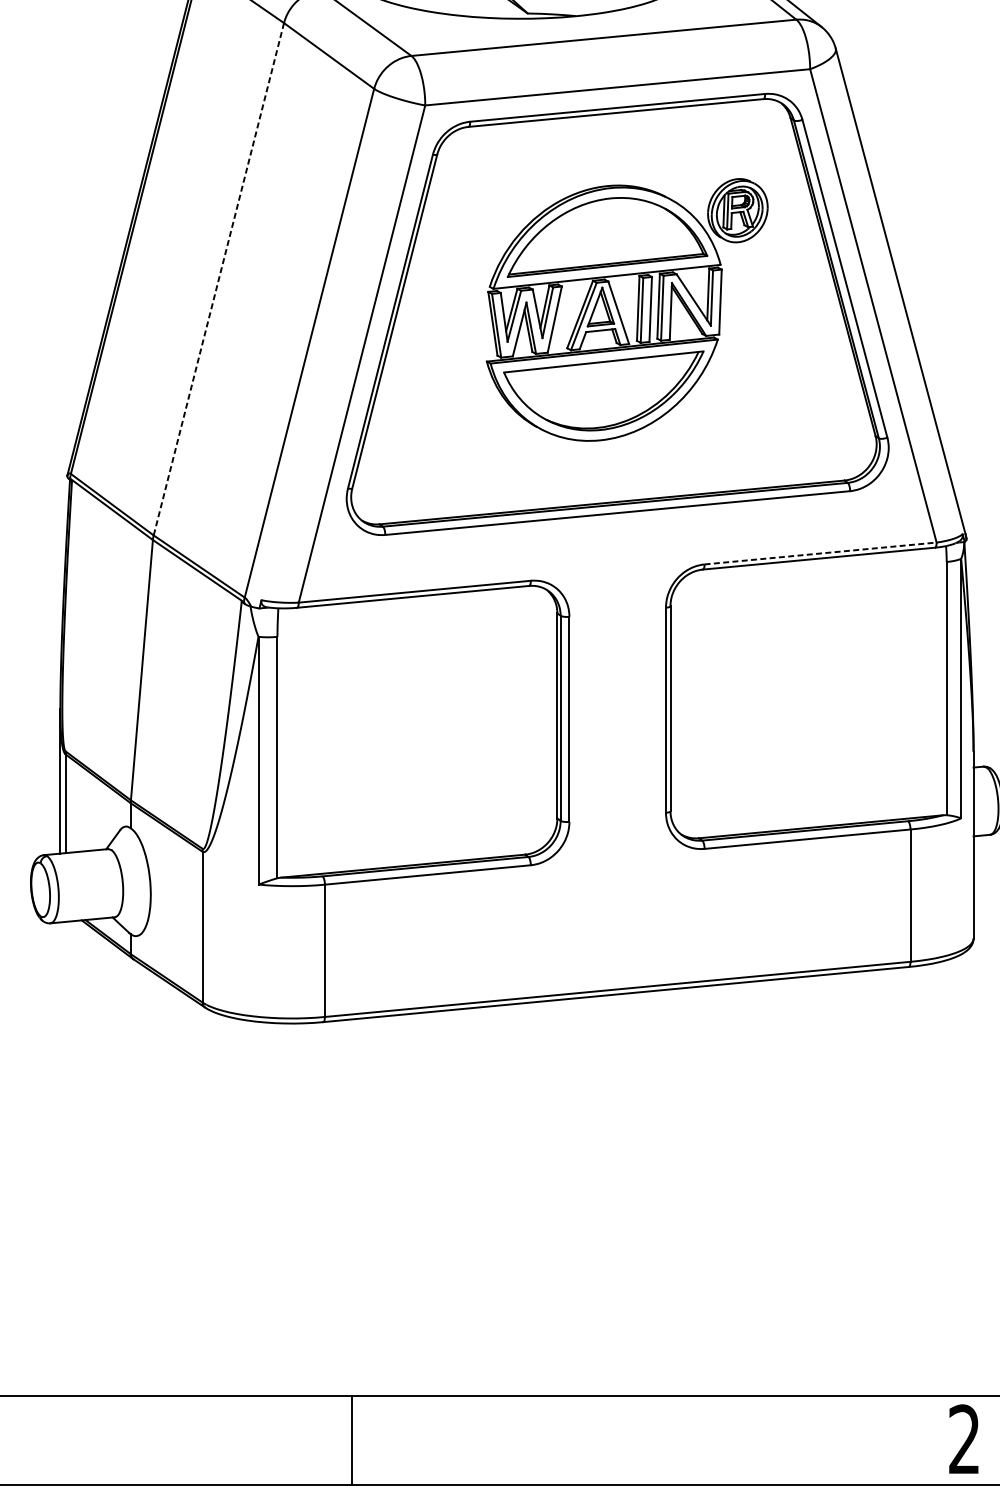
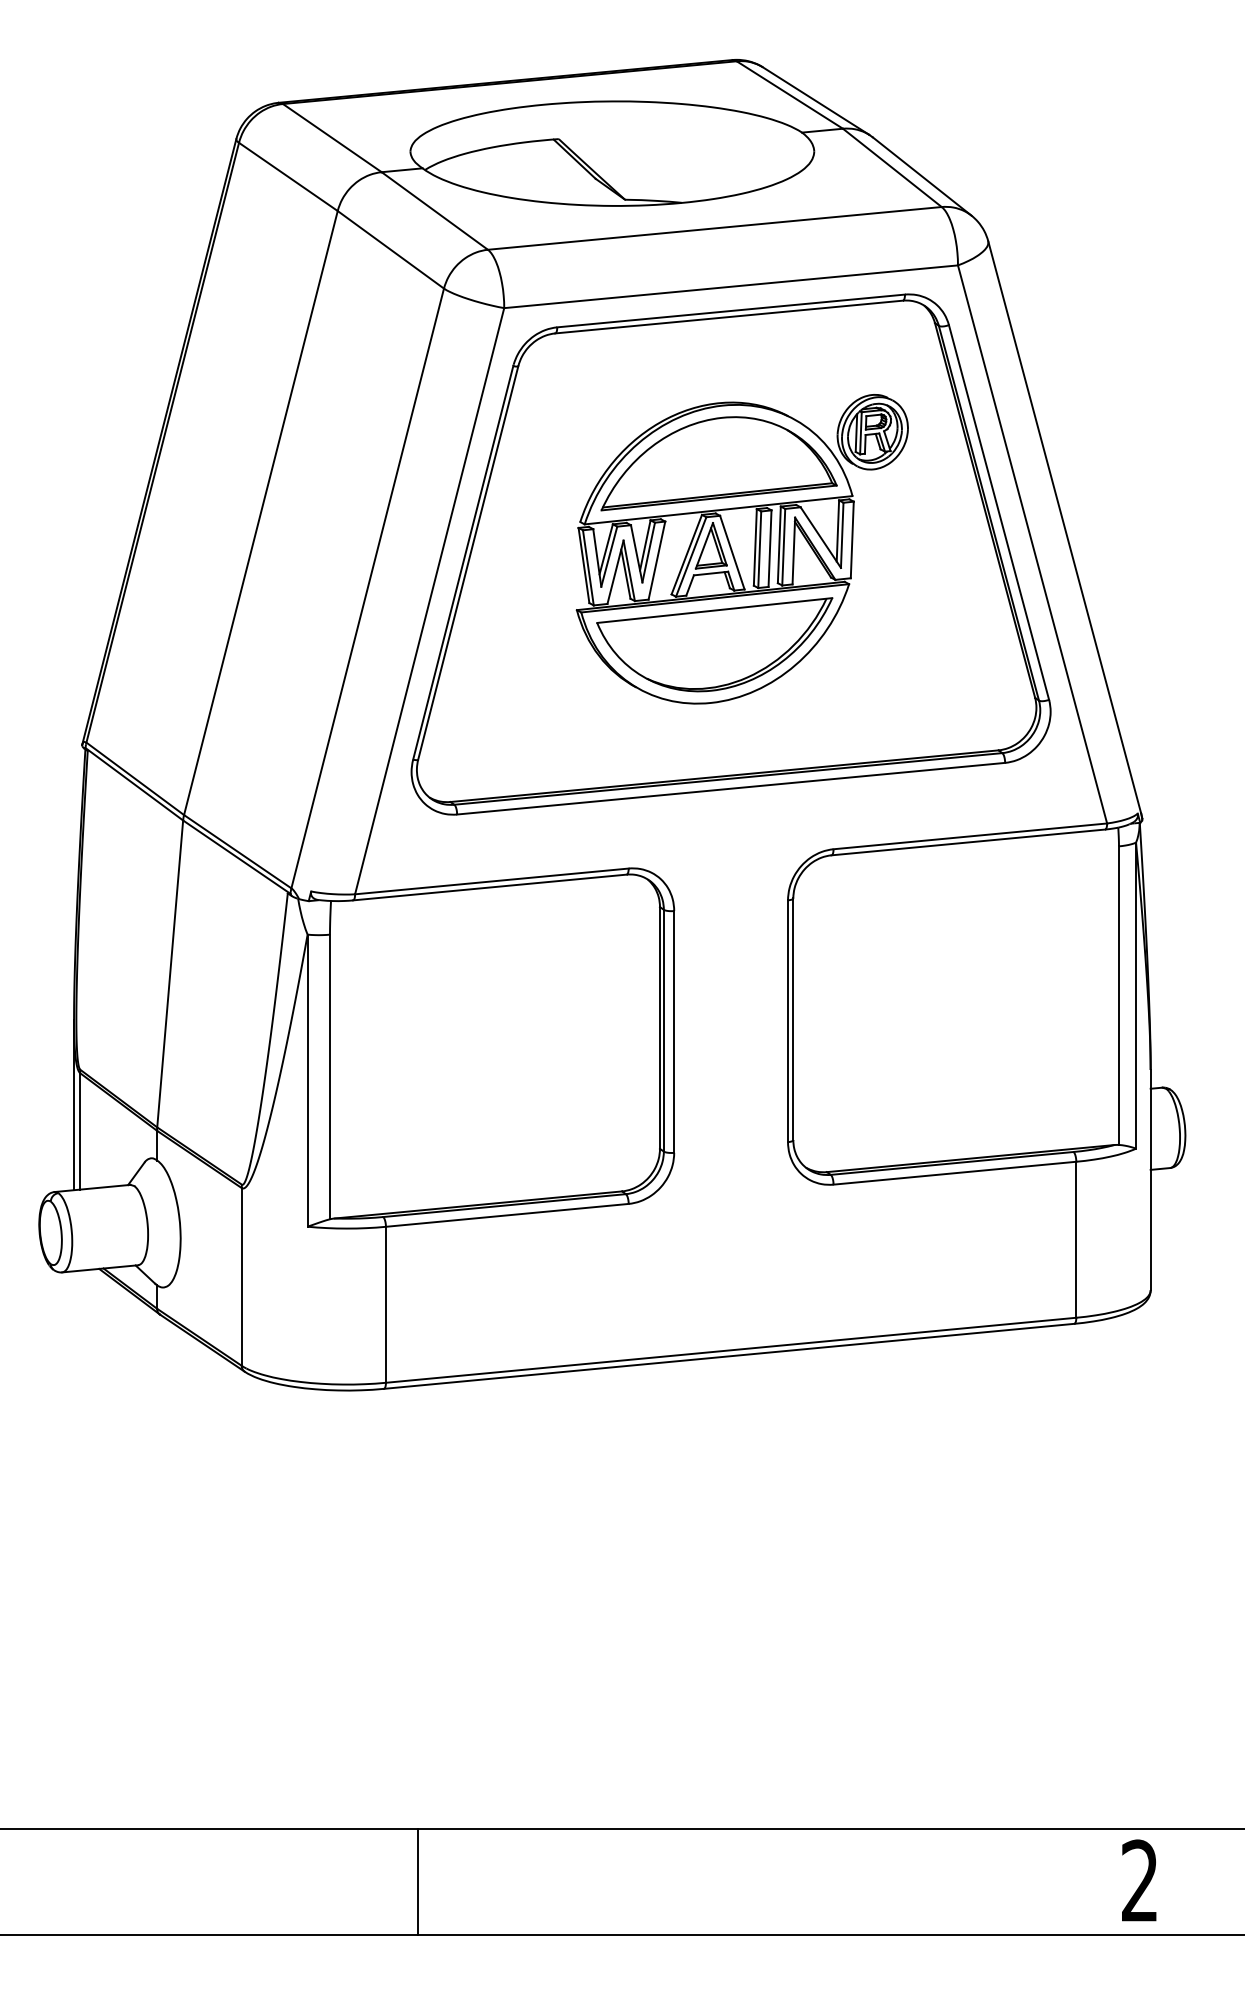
line: (218, 279) -> (260, 513), dashed -> solid
line: (820, 553) -> (970, 836), dashed -> solid

